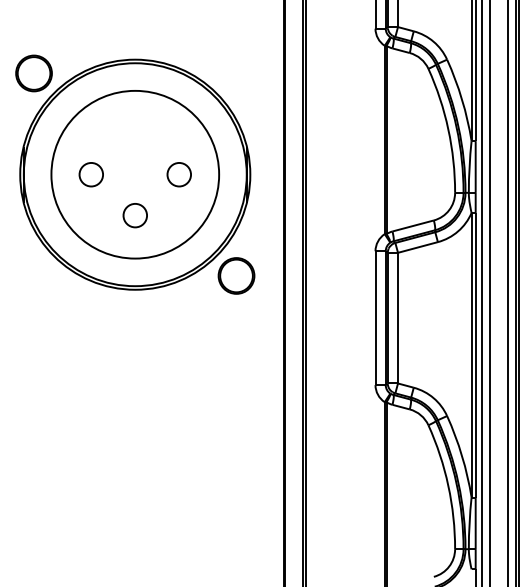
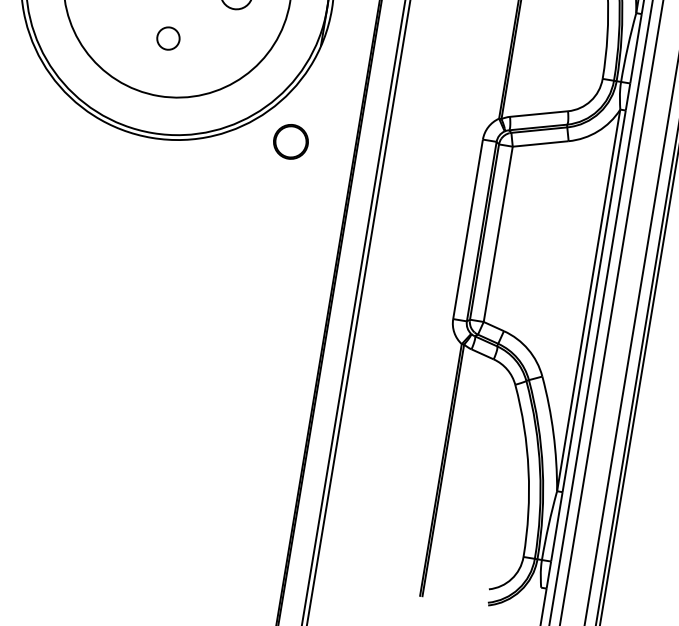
part: (134, 215) -> (167, 38), size x0.7
part: (236, 275) -> (291, 141), size x0.7

